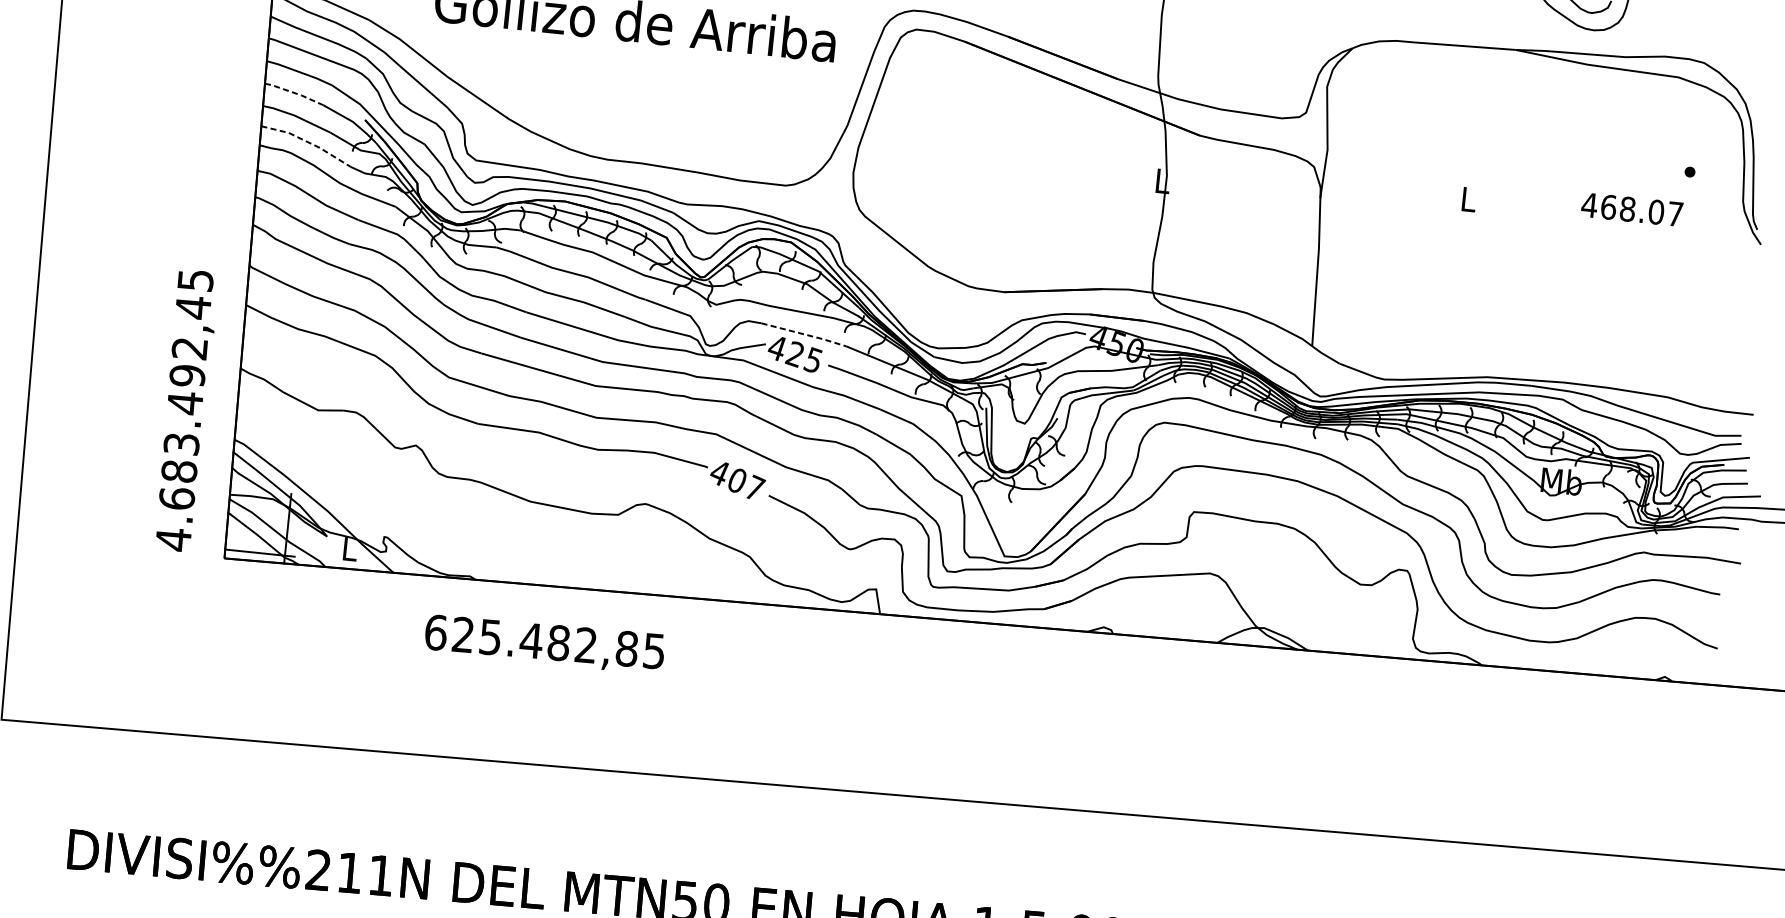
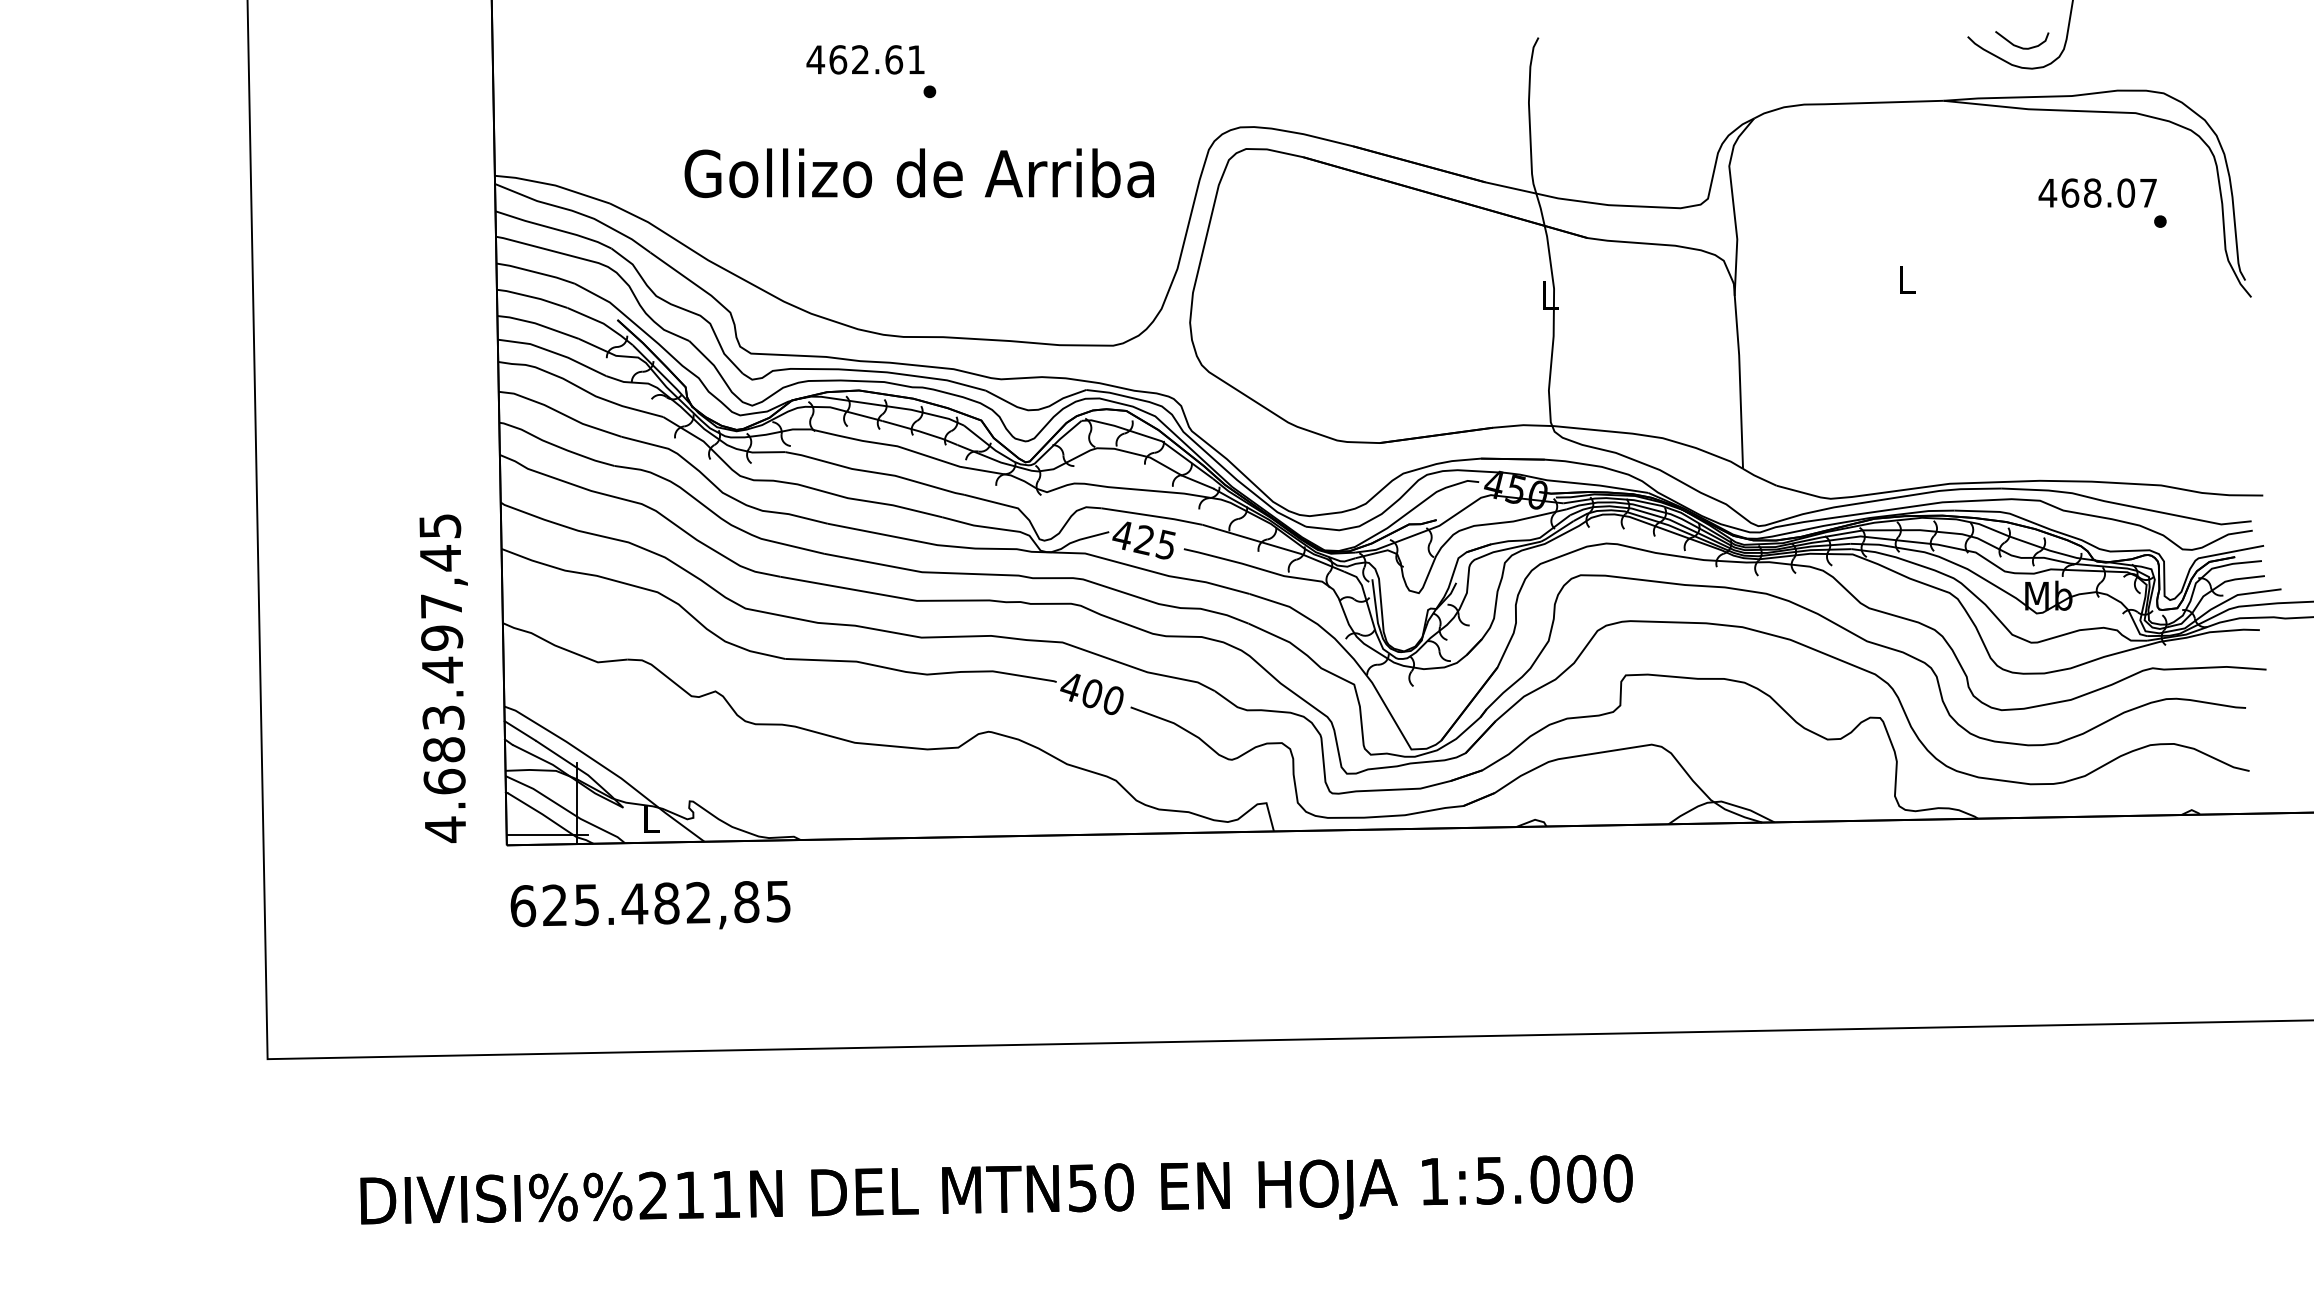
line: (294, 93) -> (532, 297), dashed -> solid
line: (308, 142) -> (554, 352), dashed -> solid
text: (1631, 209) -> (2097, 192), moved
line: (804, 334) -> (1152, 516), dashed -> solid
text: (188, 348) -> (440, 606), 4.683.492,45 -> 4.683.497,45
text: (755, 487) -> (1114, 699), 407 -> 400
text: (544, 643) -> (650, 905), moved

